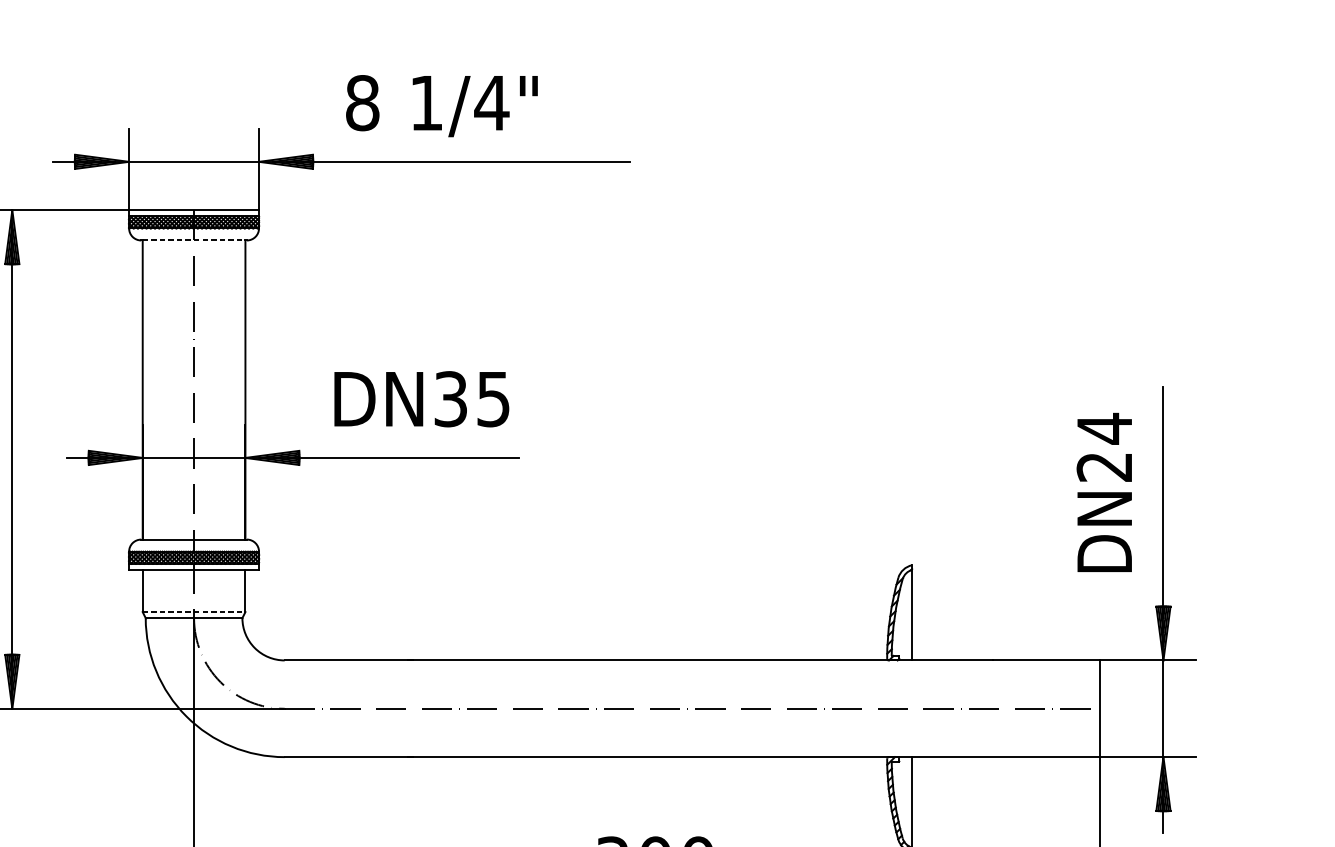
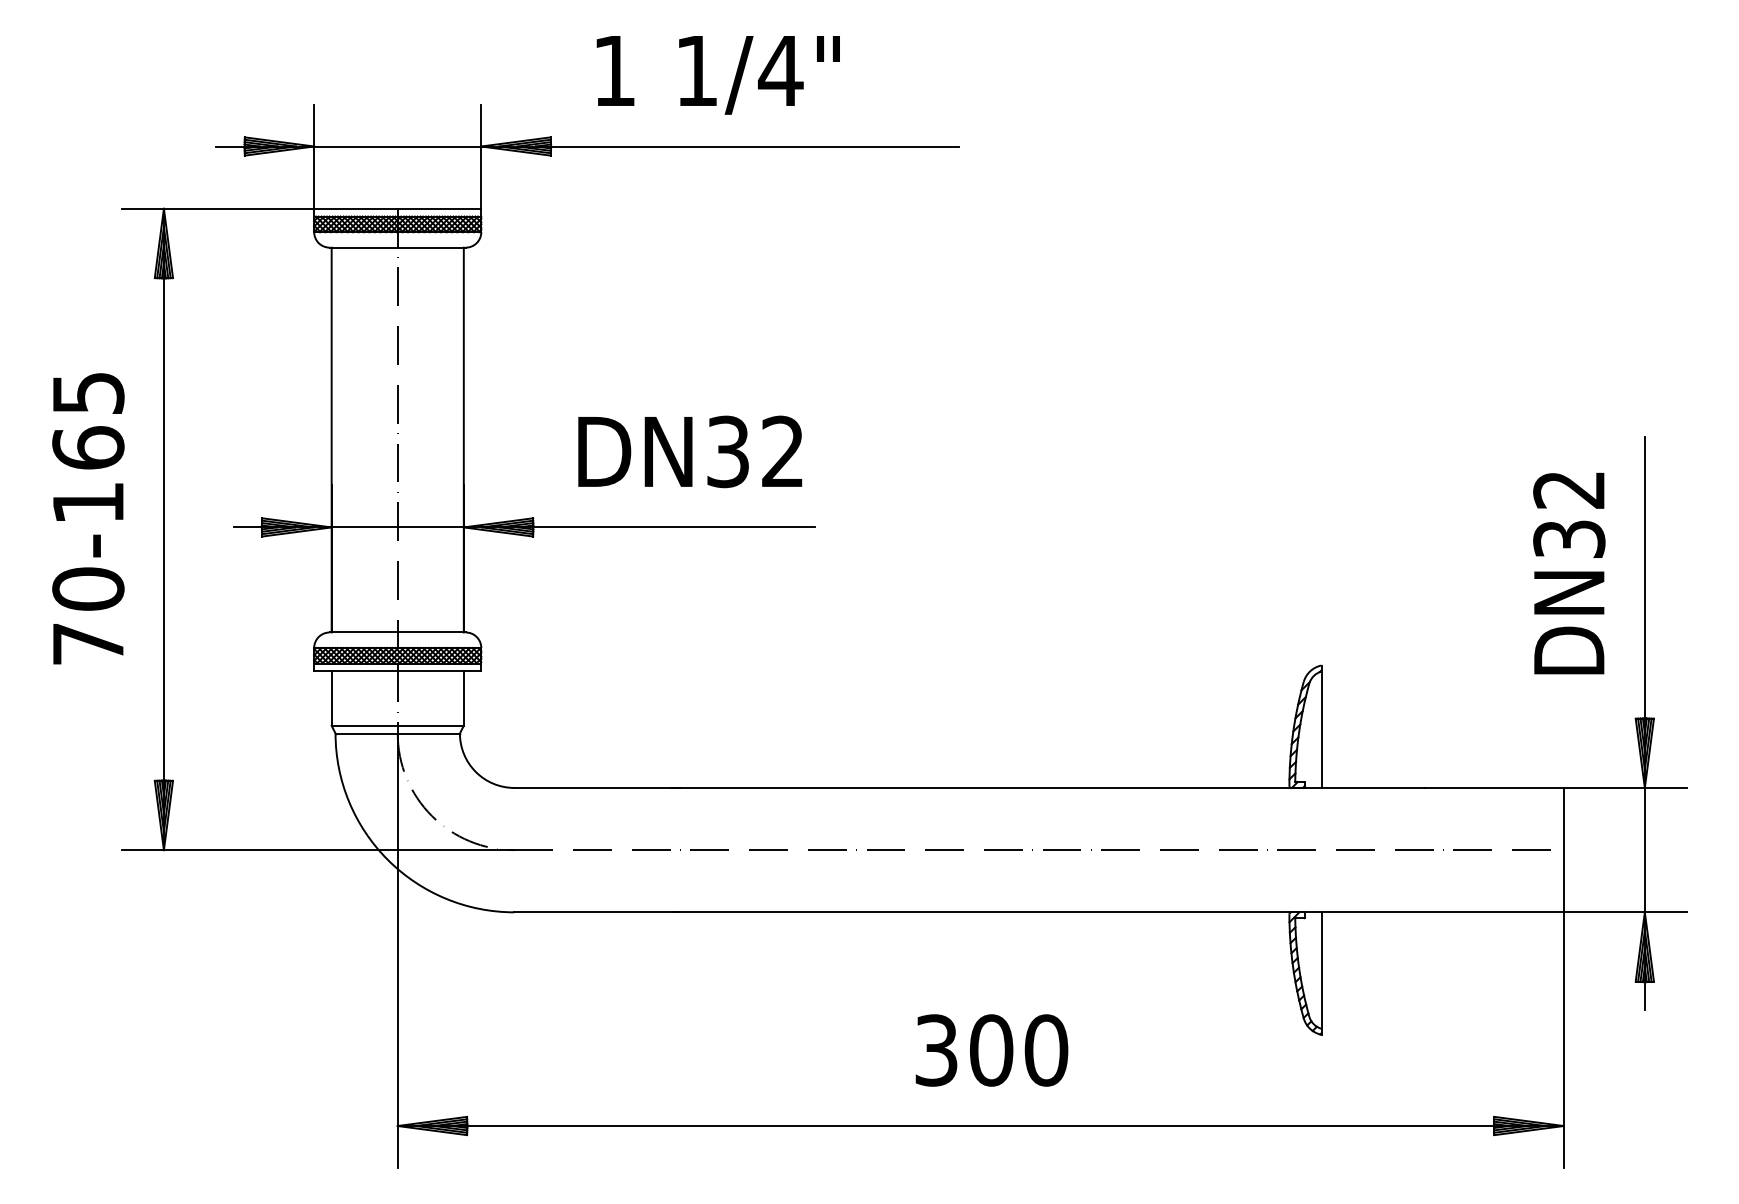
text: (362, 102) -> (614, 70), 8 -> 1
line: (194, 240) -> (398, 247), dashed -> solid
text: (493, 398) -> (782, 451), DN35 -> DN32
text: (1104, 447) -> (1569, 513), DN24 -> DN32
line: (194, 611) -> (398, 725), dashed -> solid

